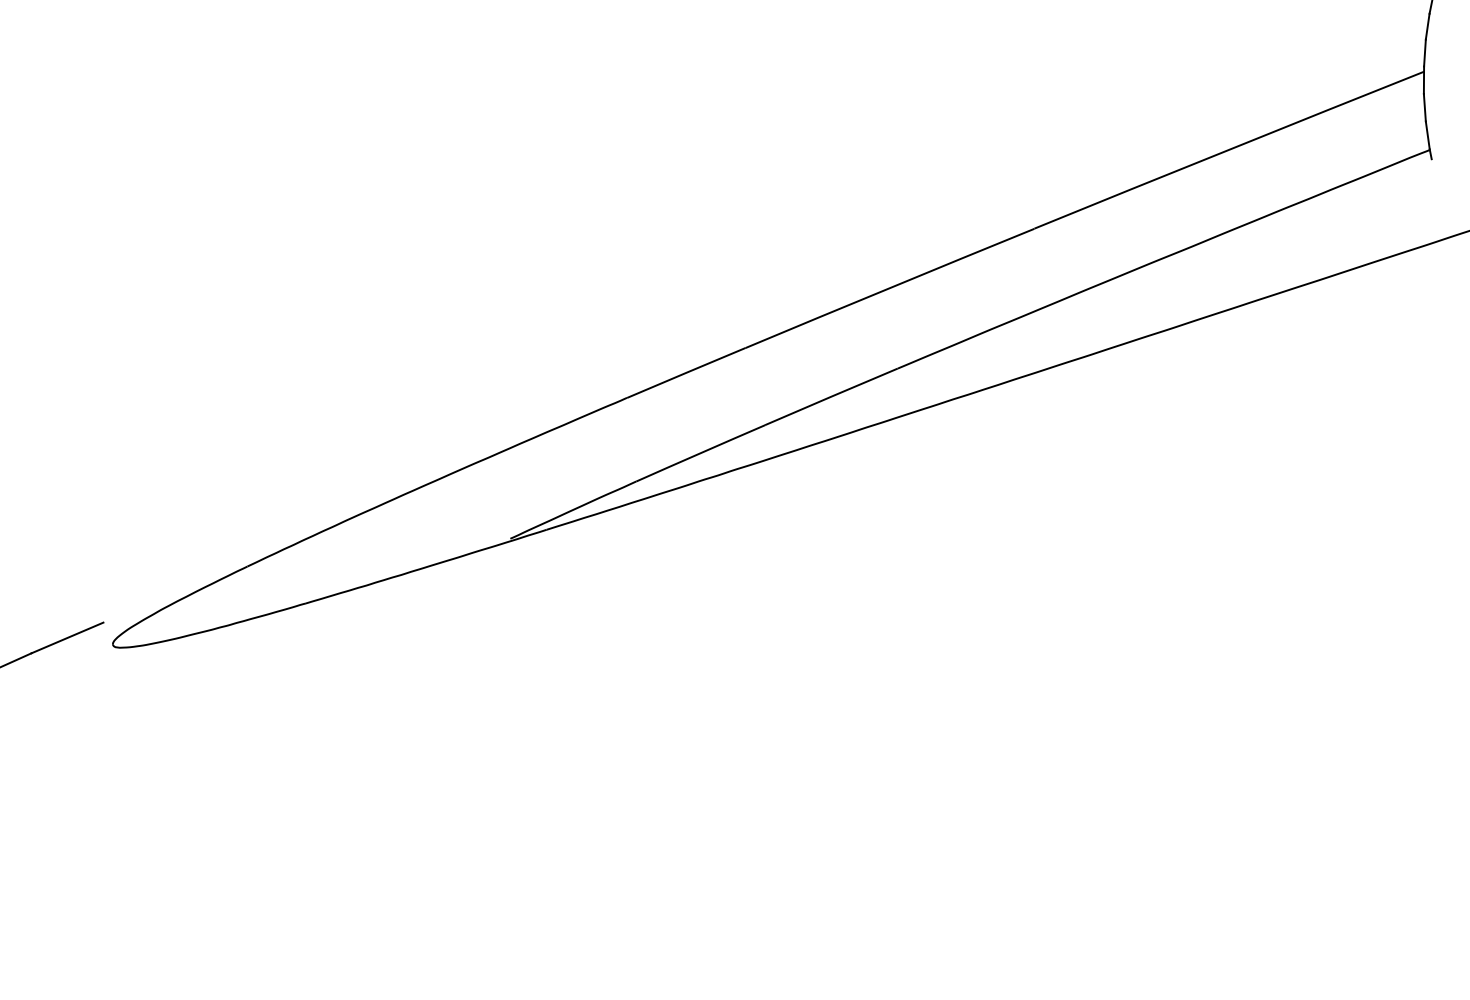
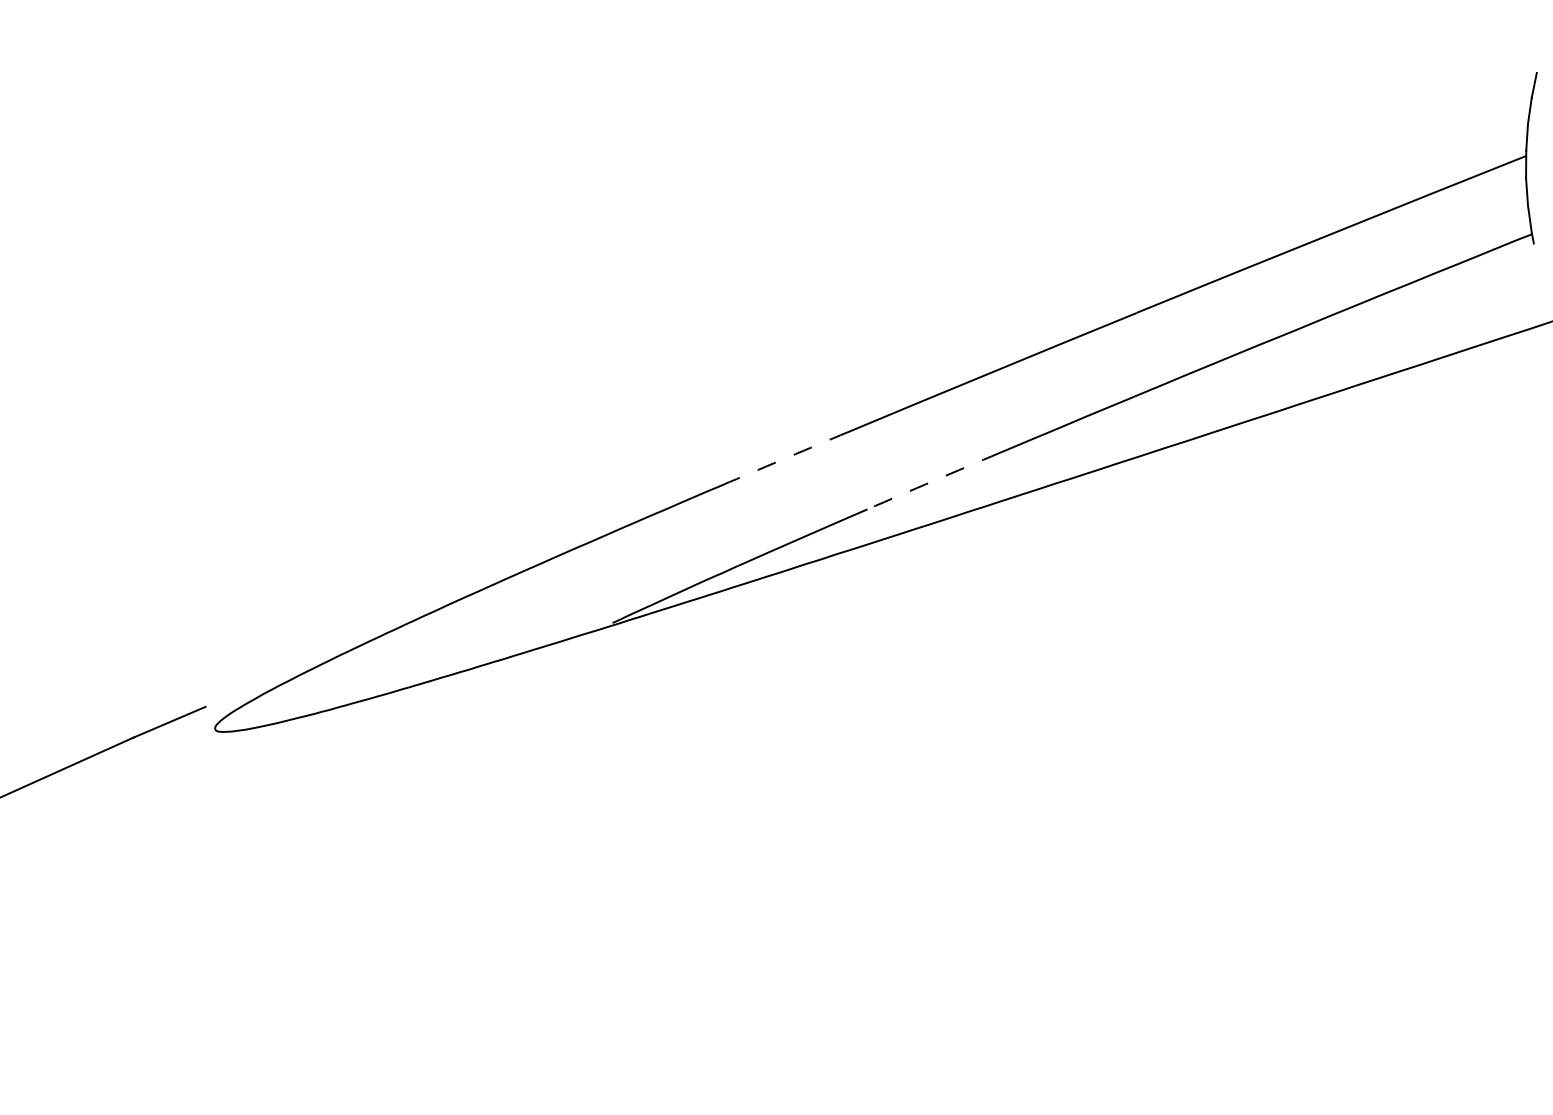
arc: (686, 373) -> (788, 457), solid -> dashed
arc: (831, 396) -> (933, 480), solid -> dashed

